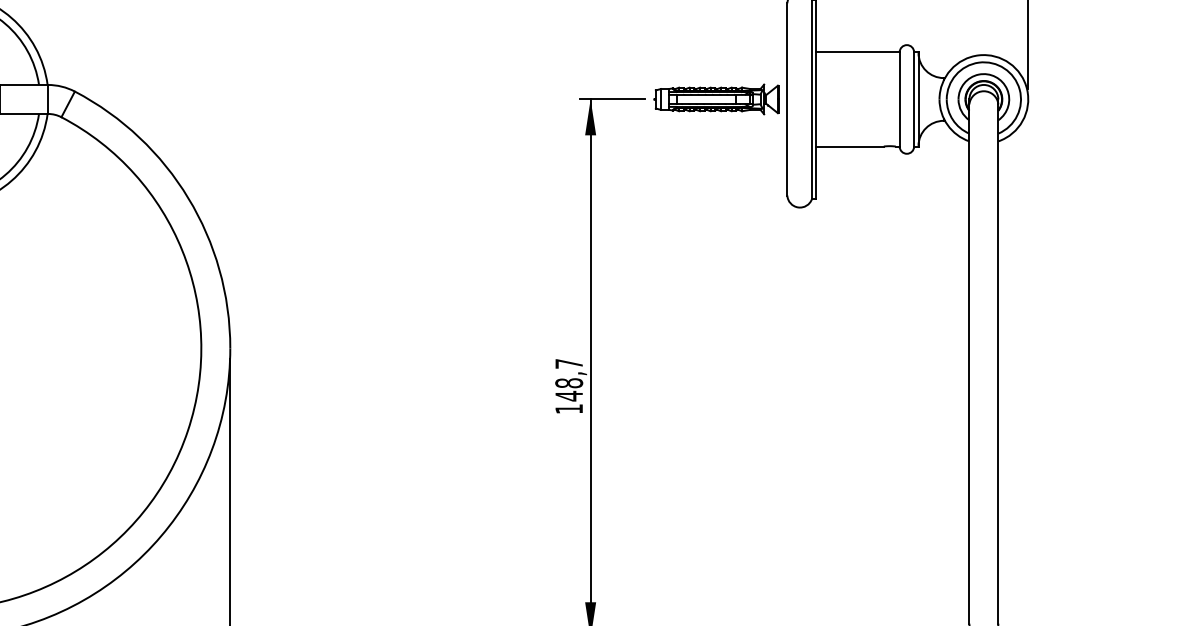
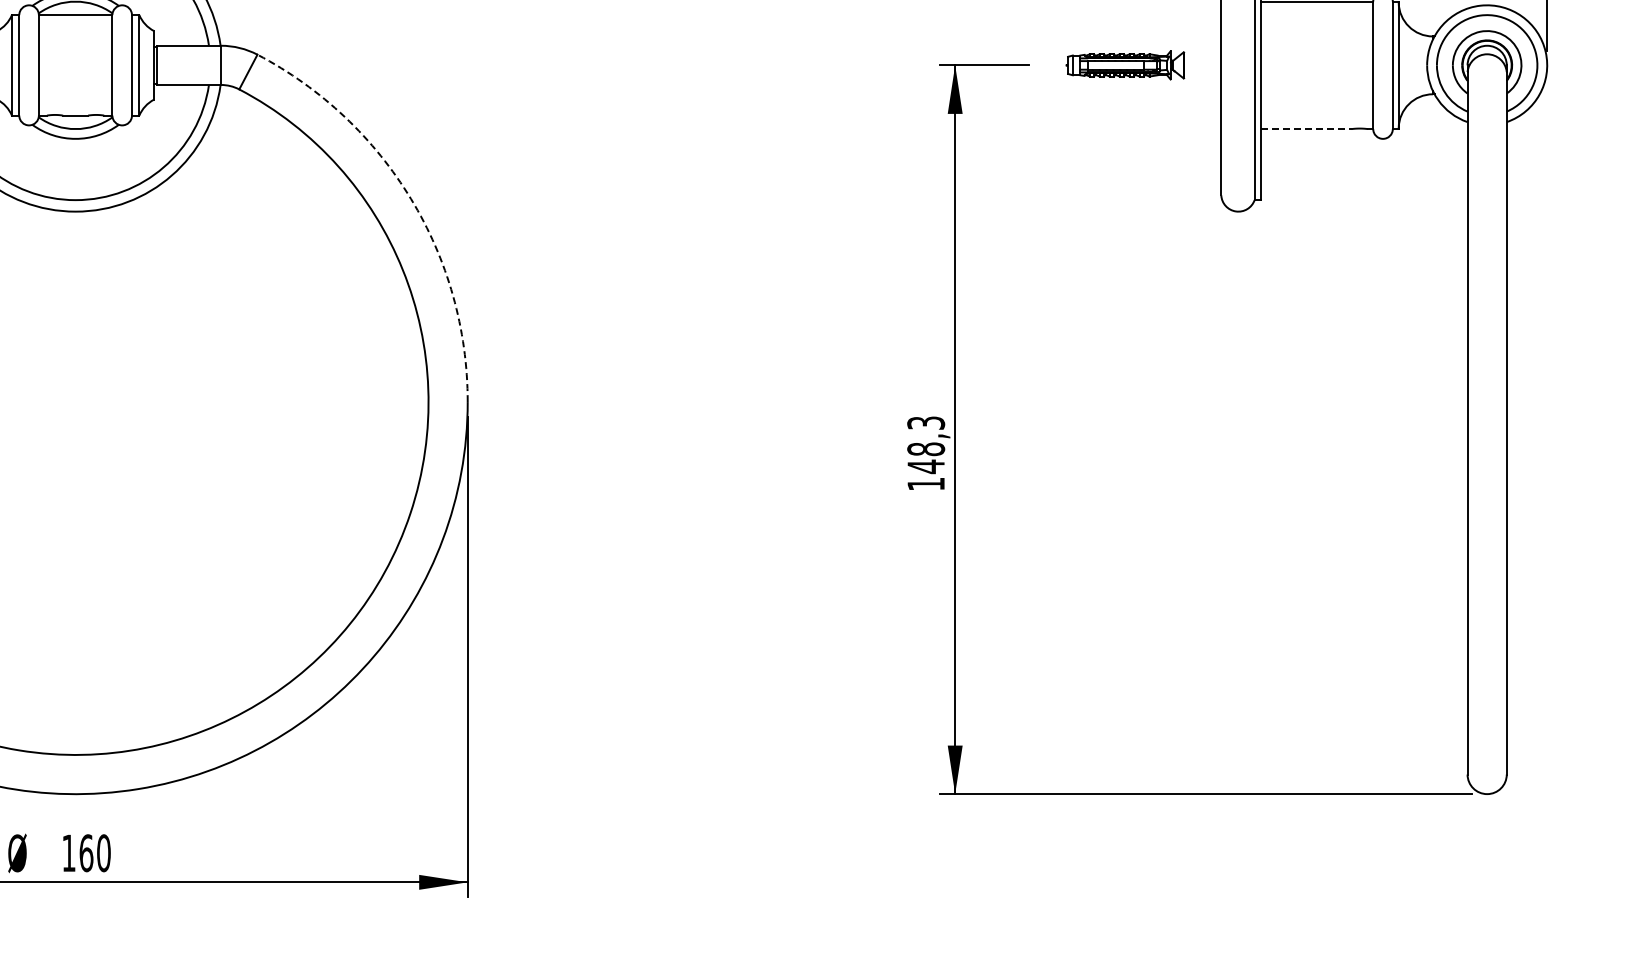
part: (716, 99) -> (1125, 65), size x0.7
line: (850, 146) -> (1306, 129), solid -> dashed
arc: (188, 198) -> (411, 199), solid -> dashed
text: (569, 363) -> (926, 422), 148,7 -> 148,3

